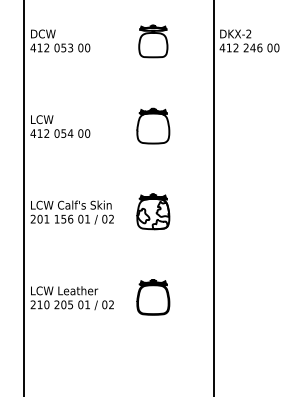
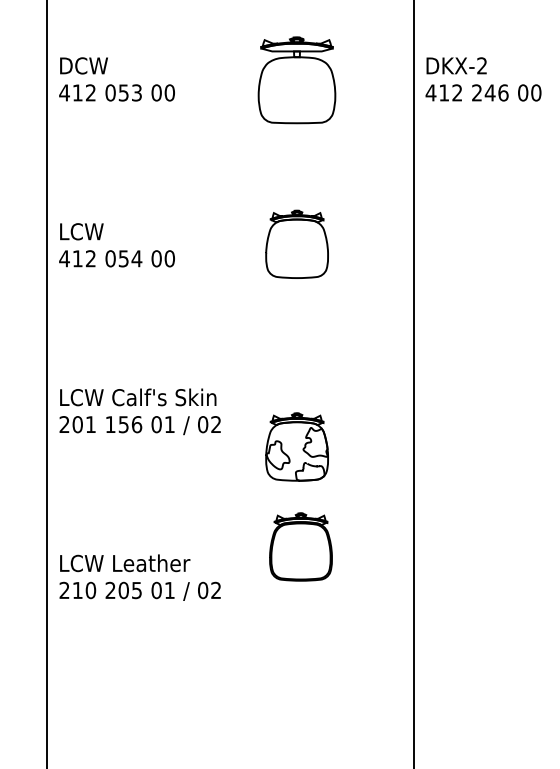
part: (153, 41) -> (297, 80), size x1.4
part: (153, 211) -> (297, 446), moved
part: (153, 297) -> (301, 547), moved

